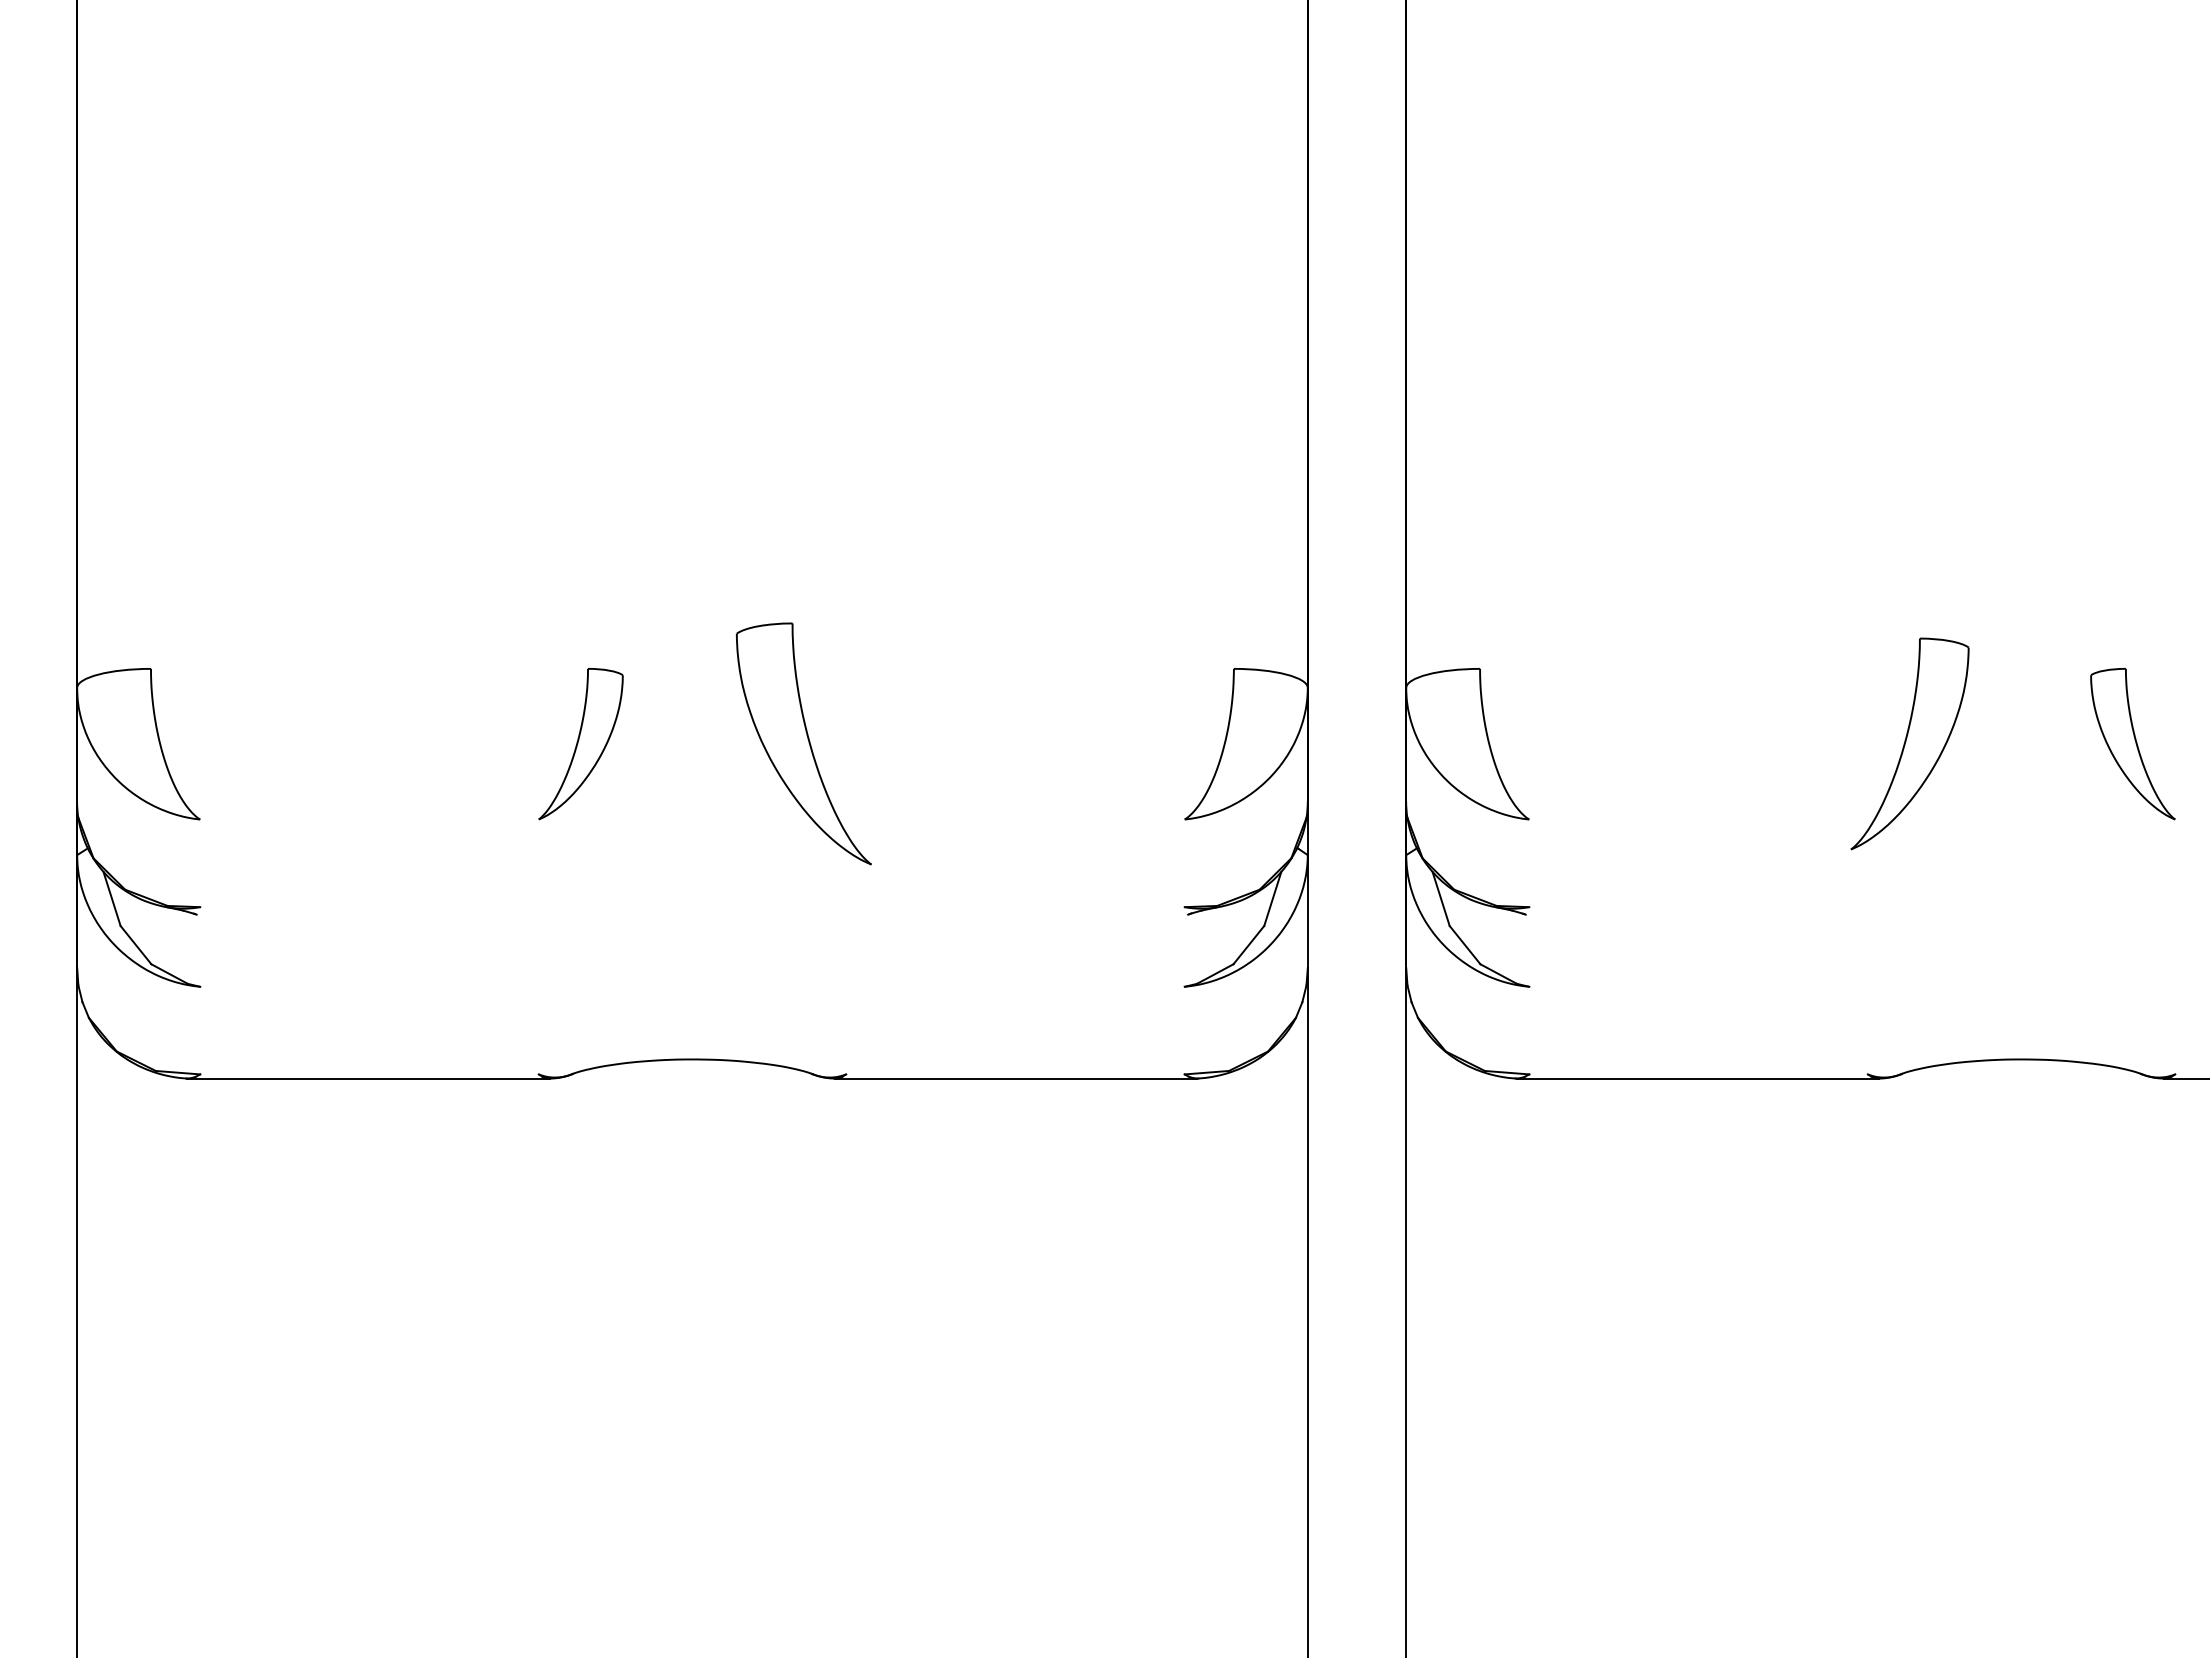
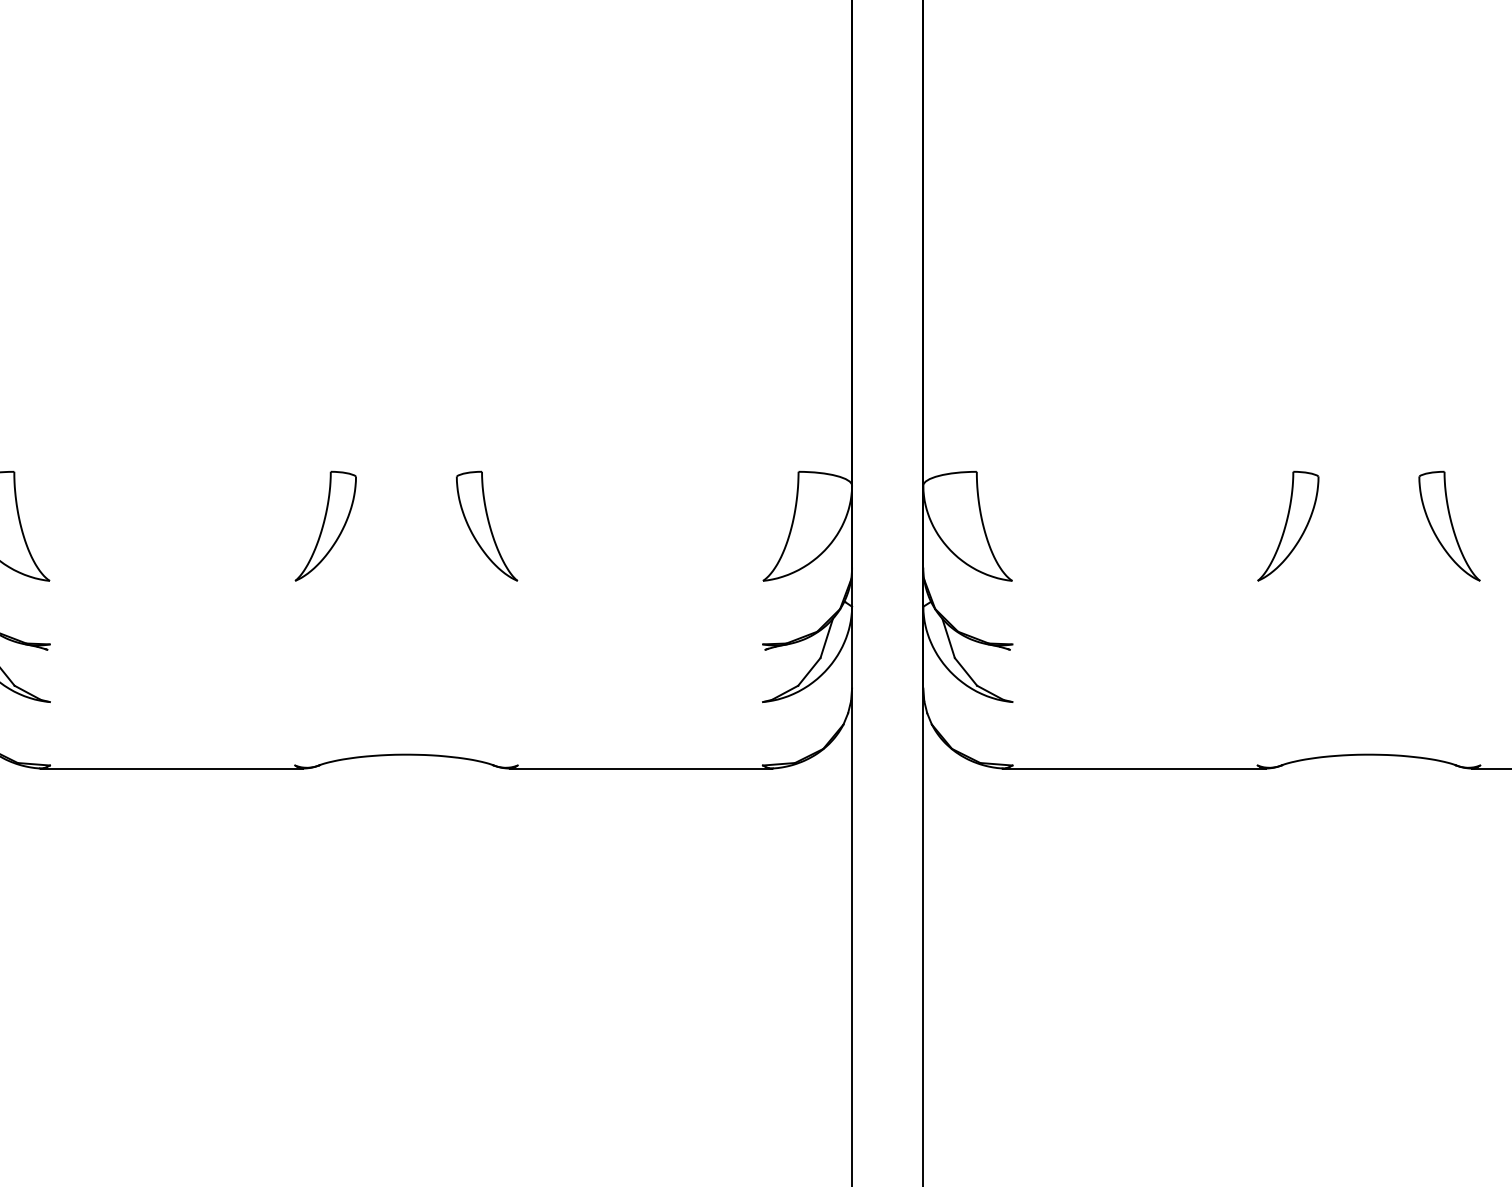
part: (803, 744) -> (486, 526), size x0.62
part: (1909, 744) -> (1287, 526), size x0.71

